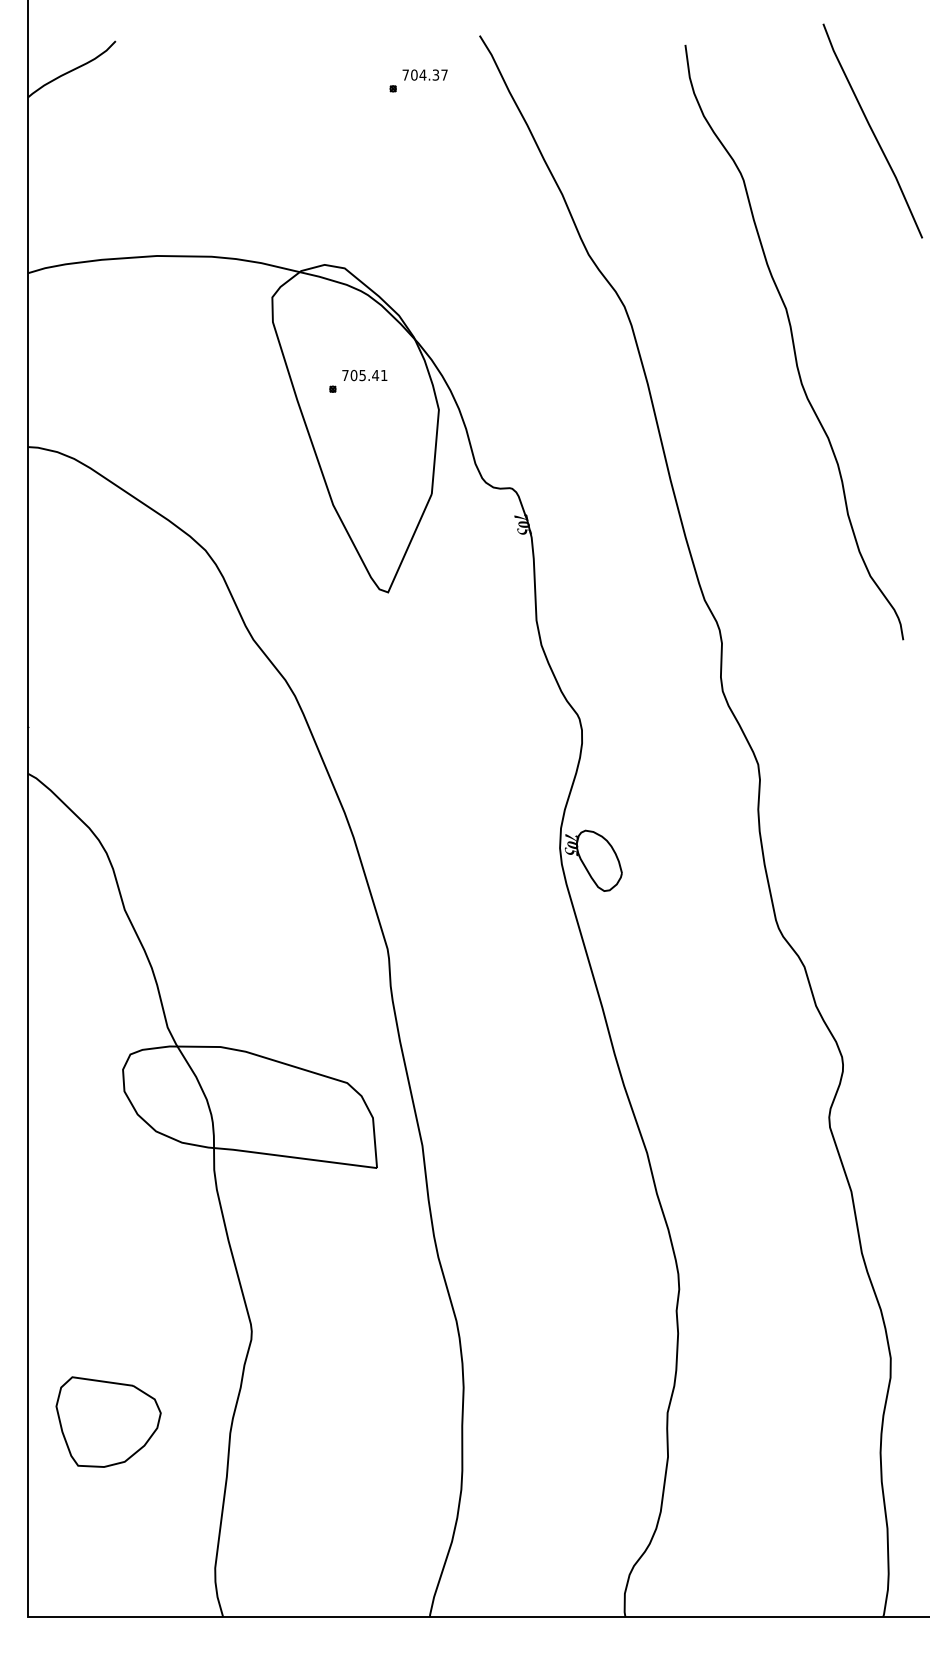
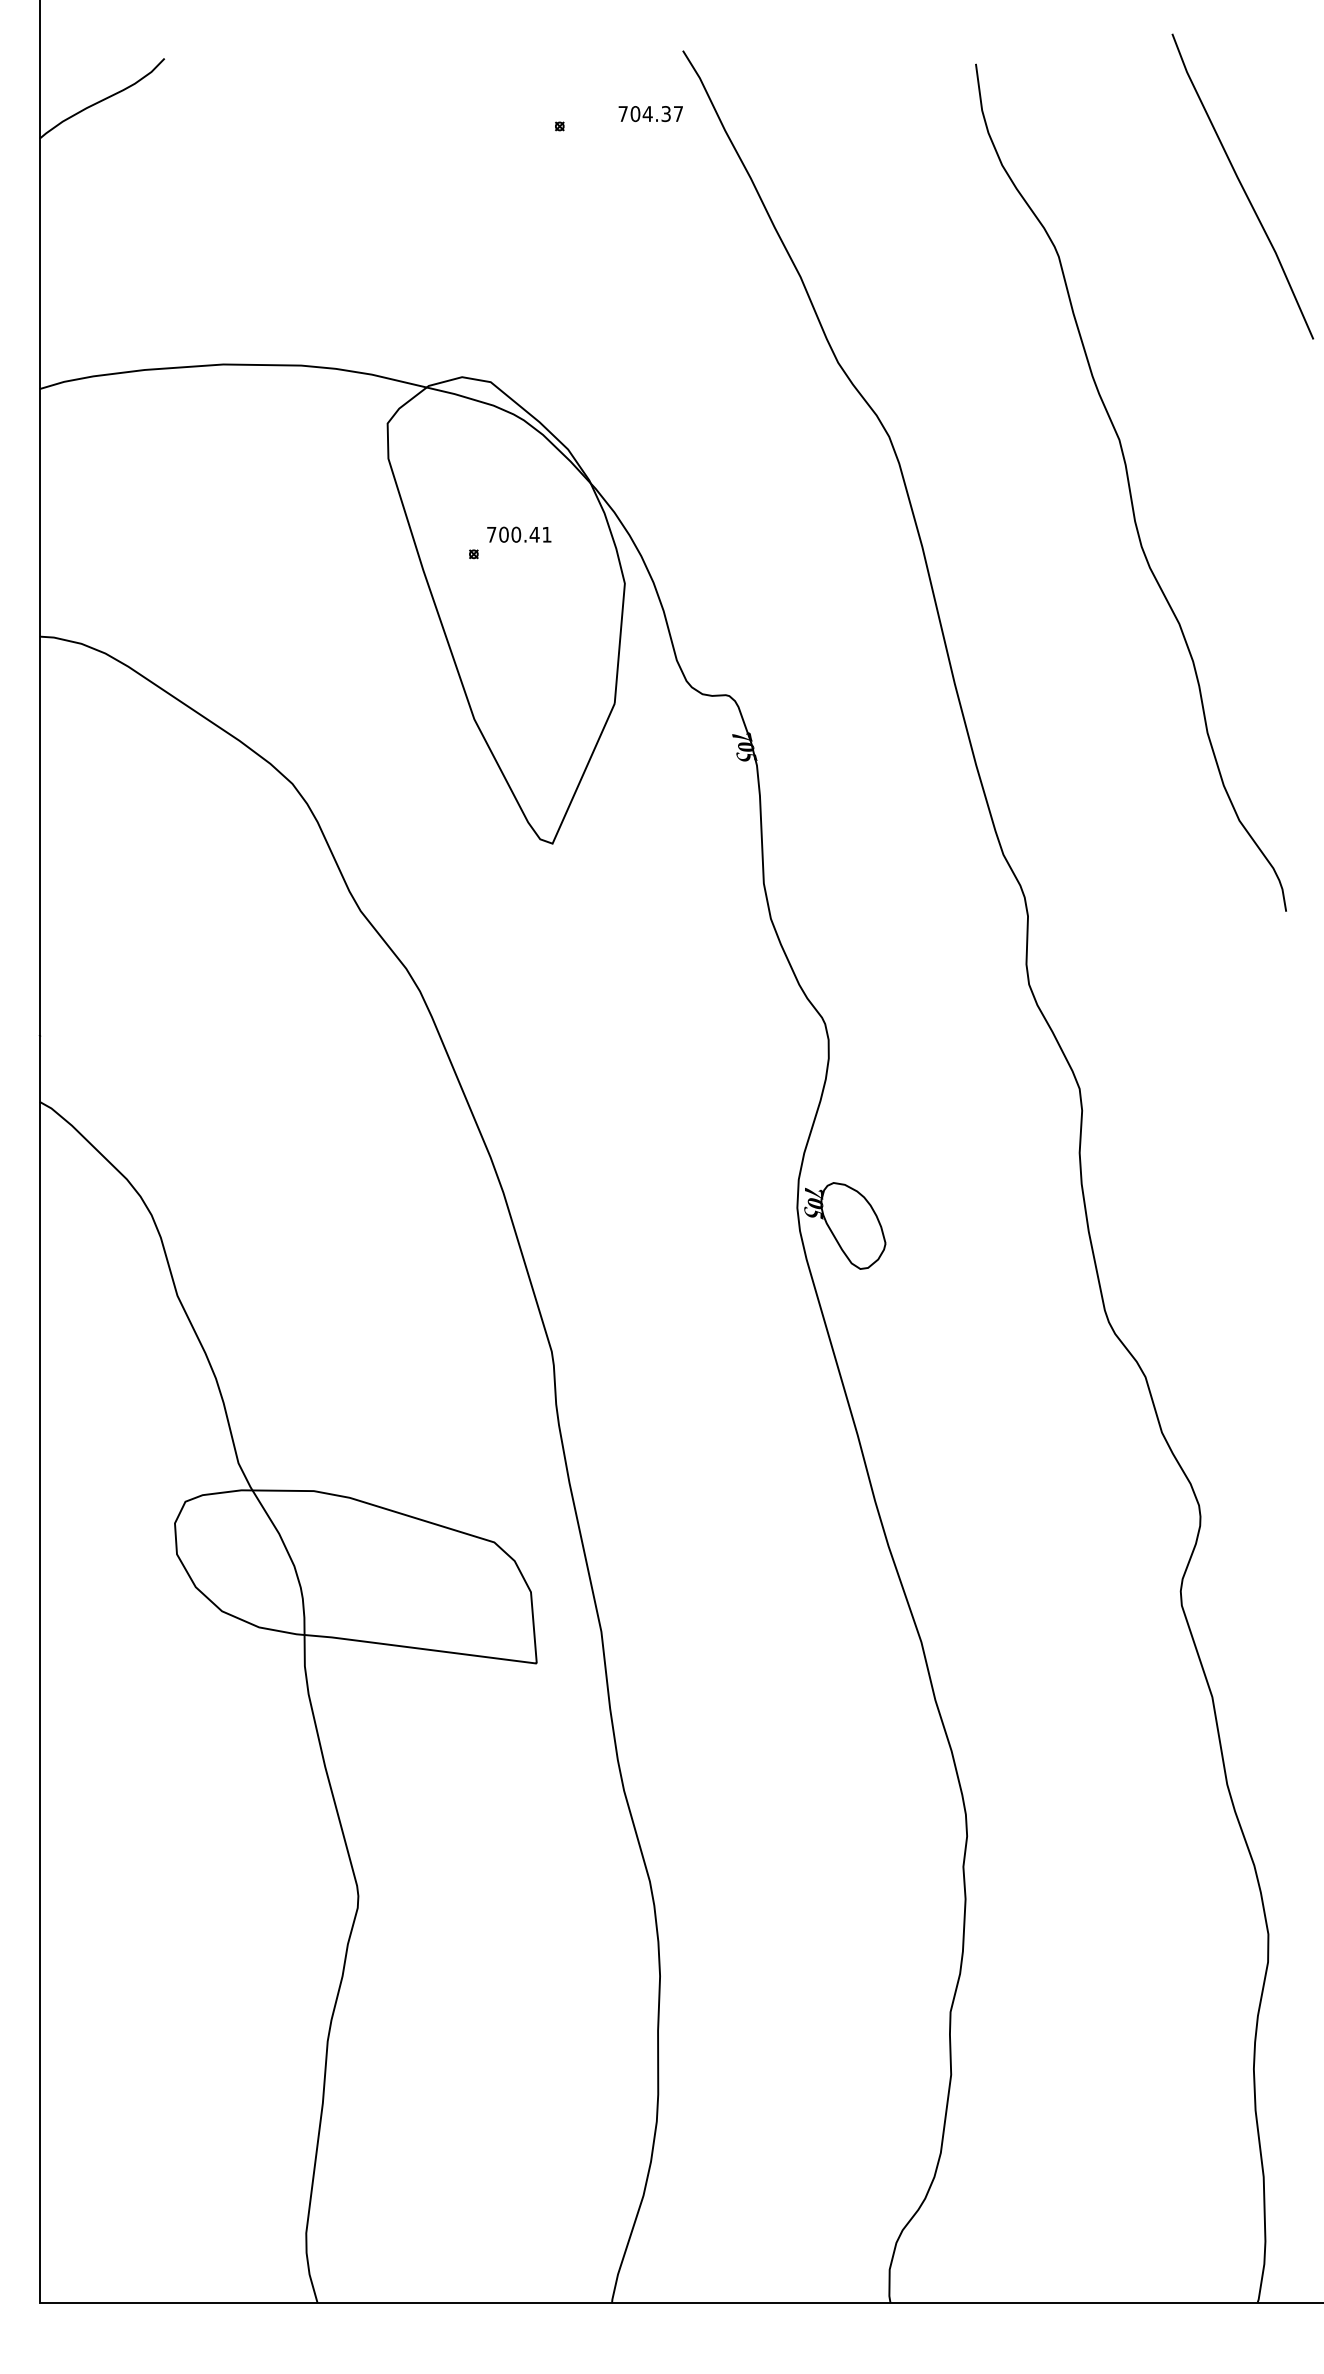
text: (424, 74) -> (649, 113), moved
text: (362, 375) -> (516, 534), 705.41 -> 700.41
part: (108, 1421) -> (154, 2024), removed

